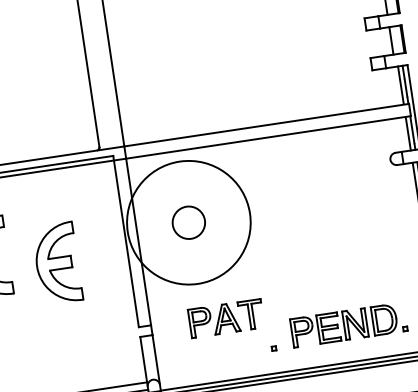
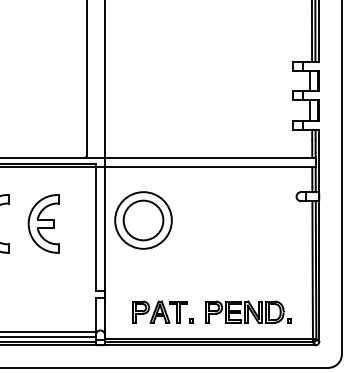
circle: (188, 222) -> (143, 220), size x0.62
circle: (188, 222) -> (143, 220), size x1.67
part: (57, 263) -> (43, 223), moved
part: (225, 317) -> (159, 311), moved

